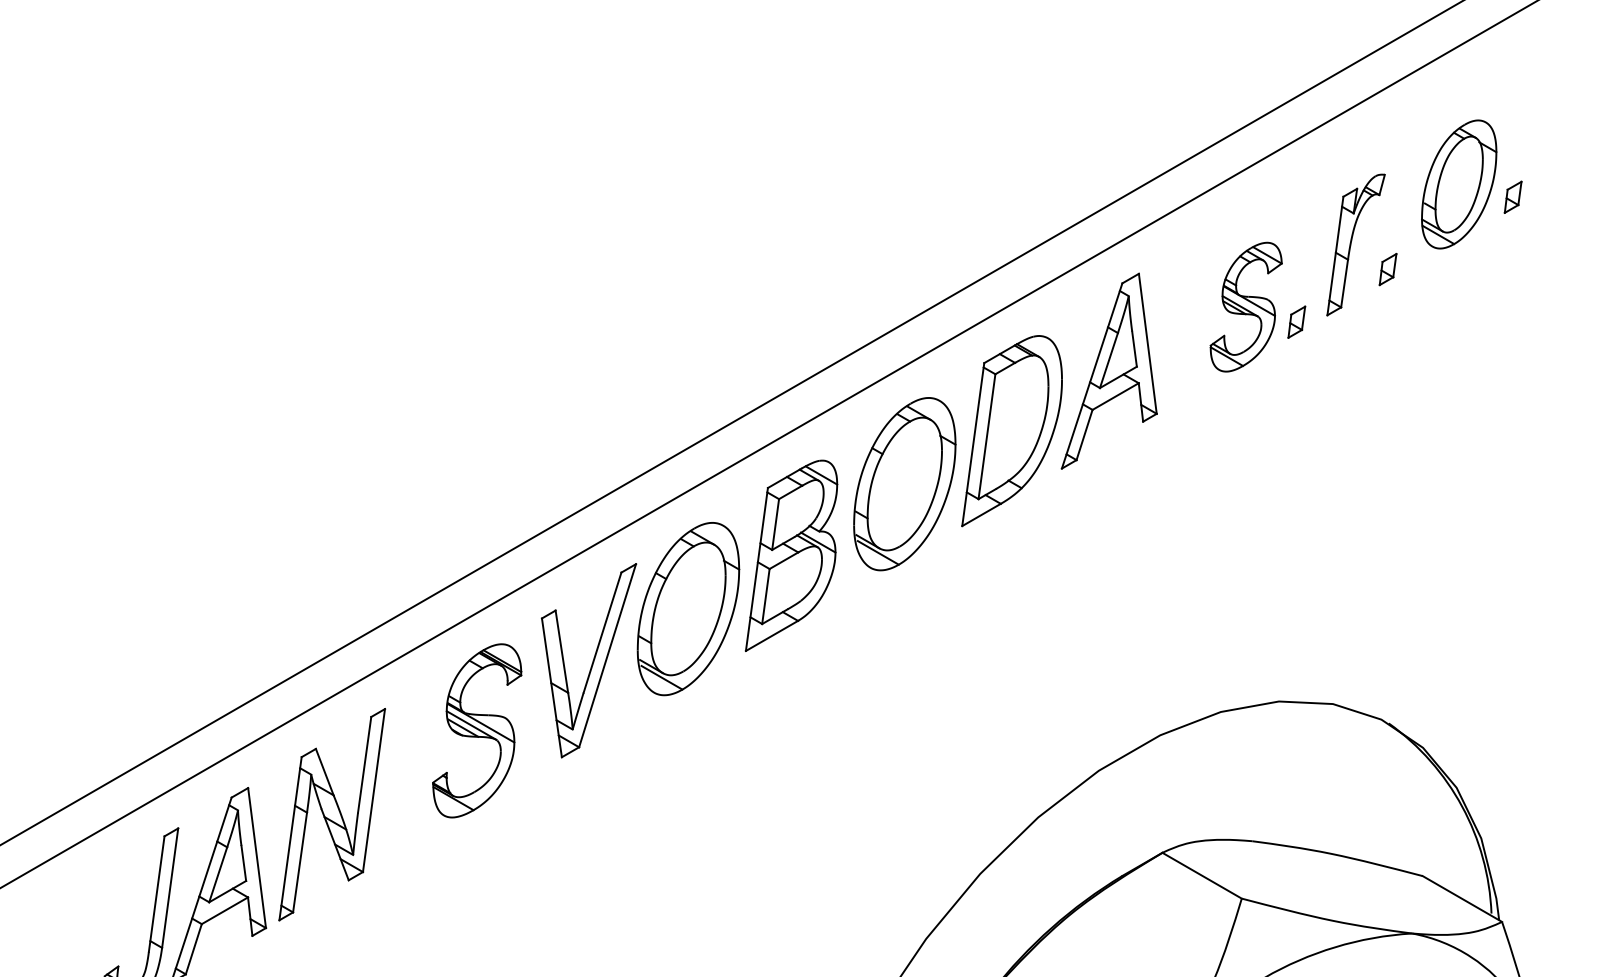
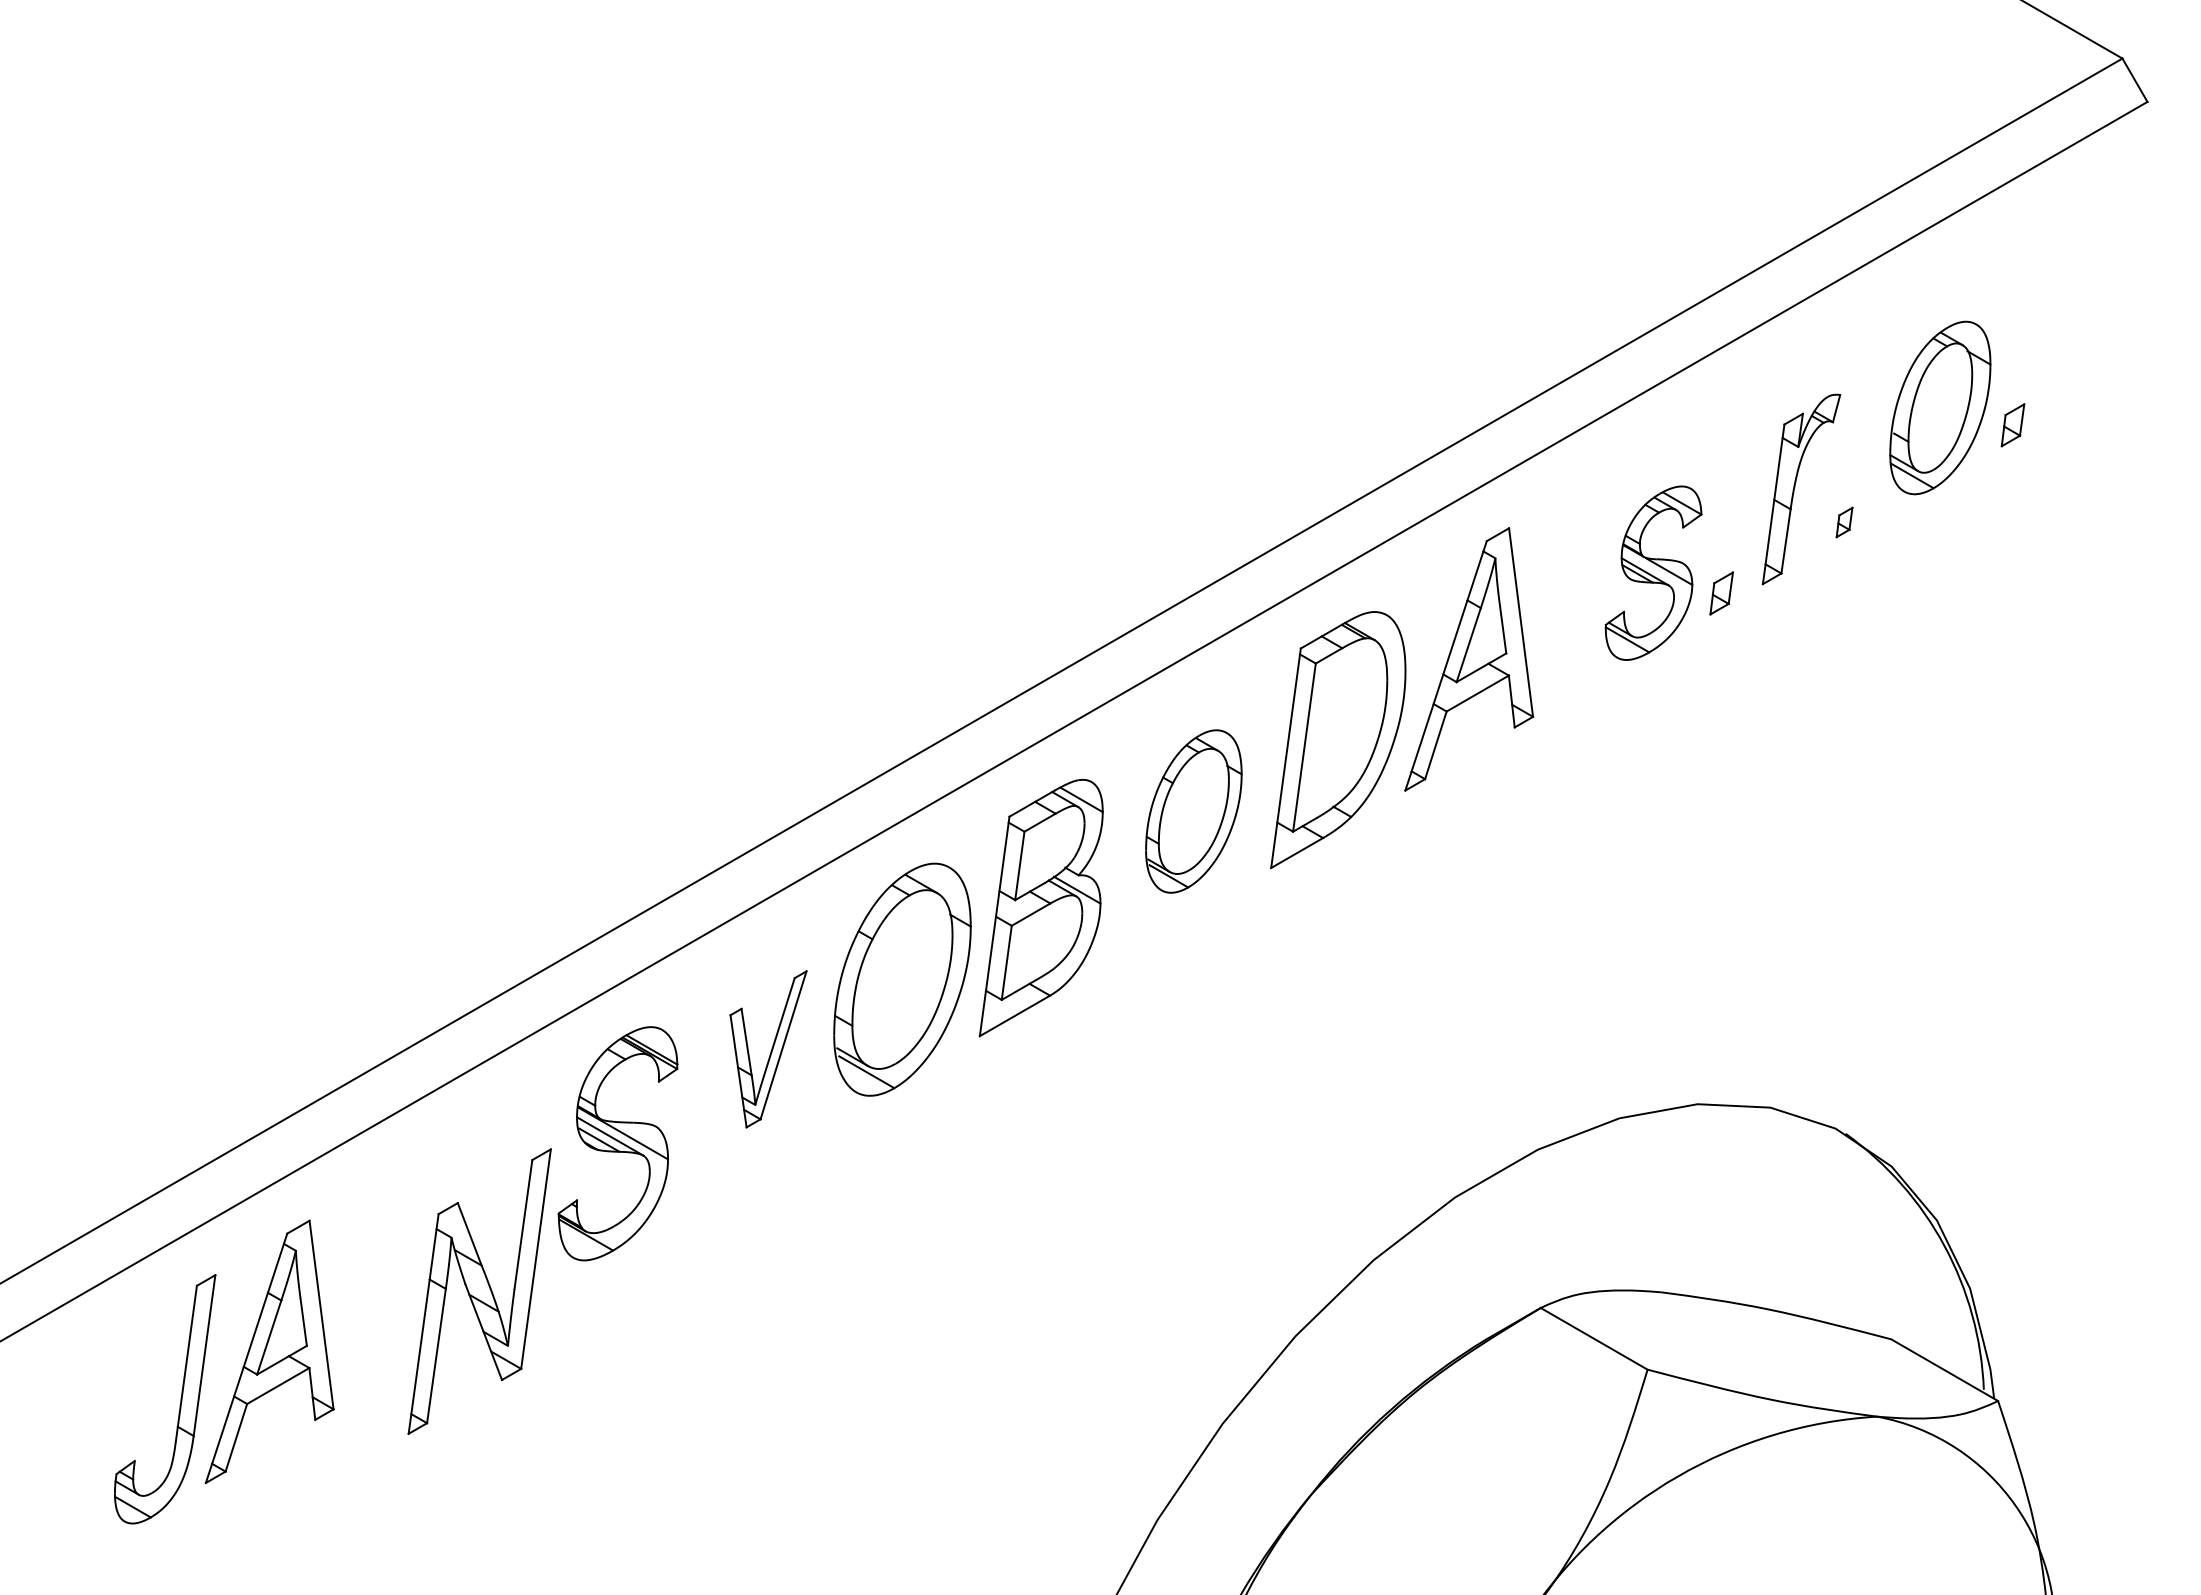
part: (1388, 269) -> (1844, 522), size x0.7
part: (904, 484) -> (1193, 811), size x0.7
part: (588, 660) -> (768, 1049), size x0.6
part: (332, 814) -> (479, 1291), moved

